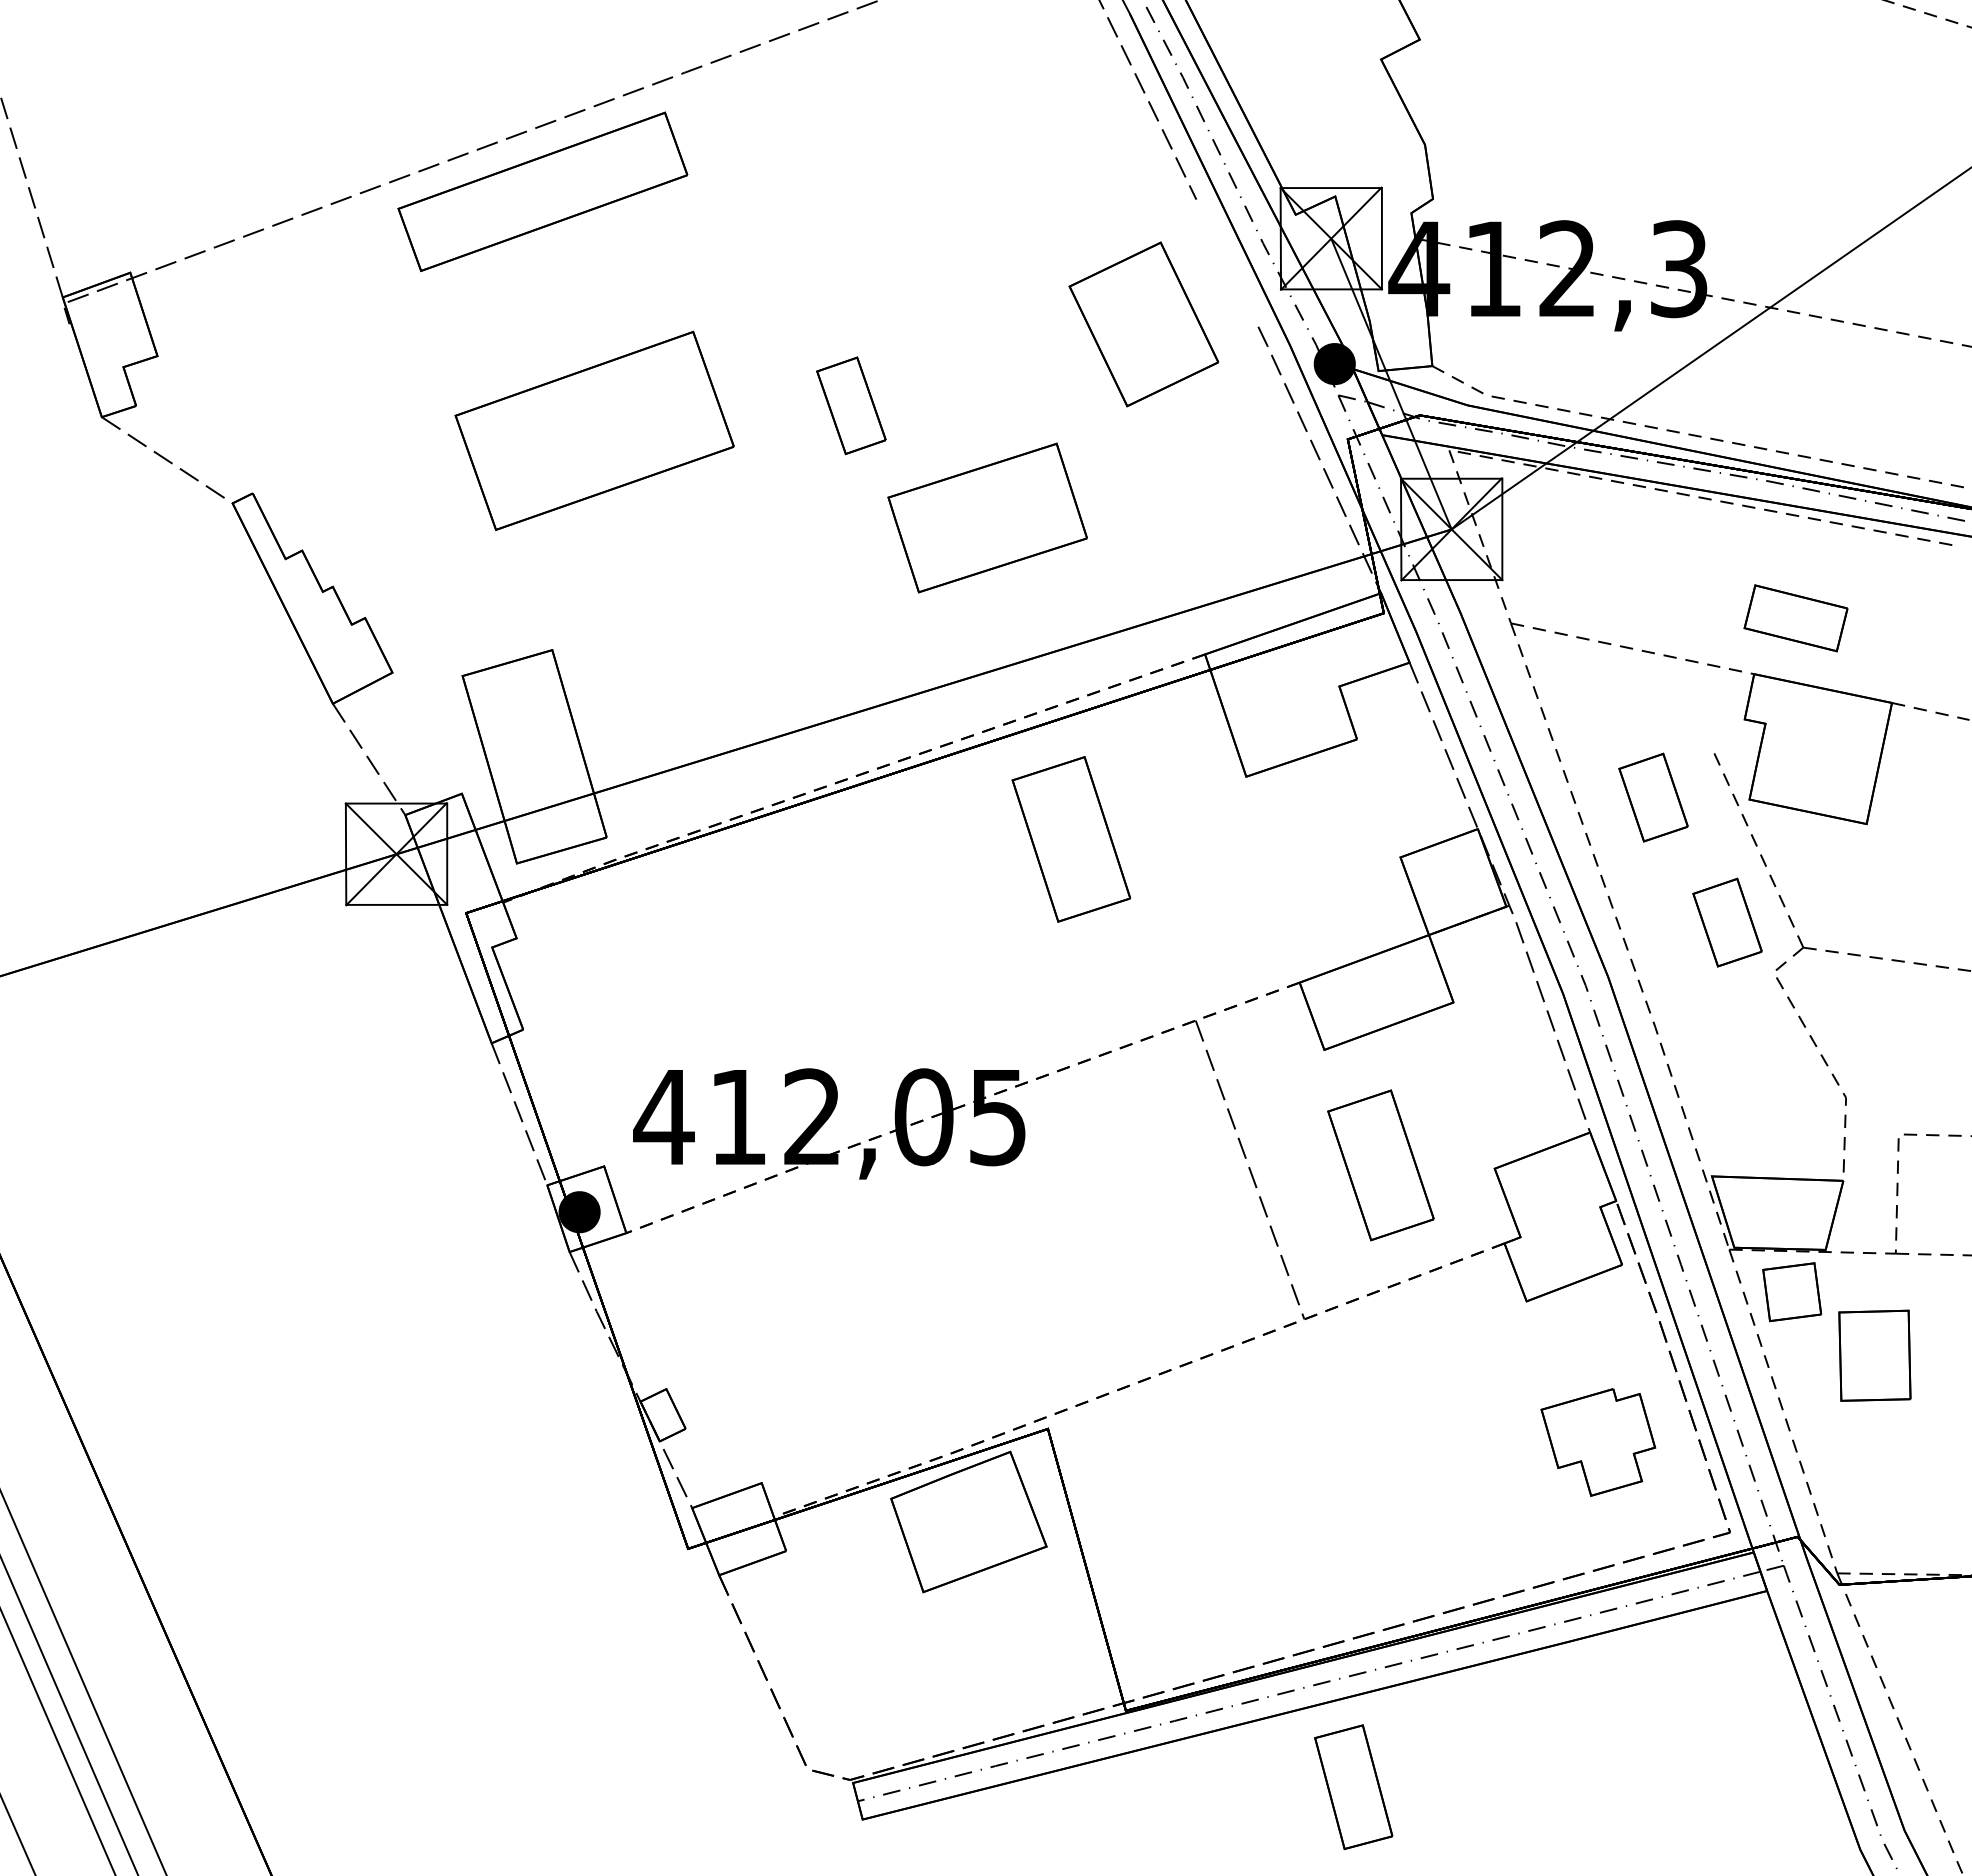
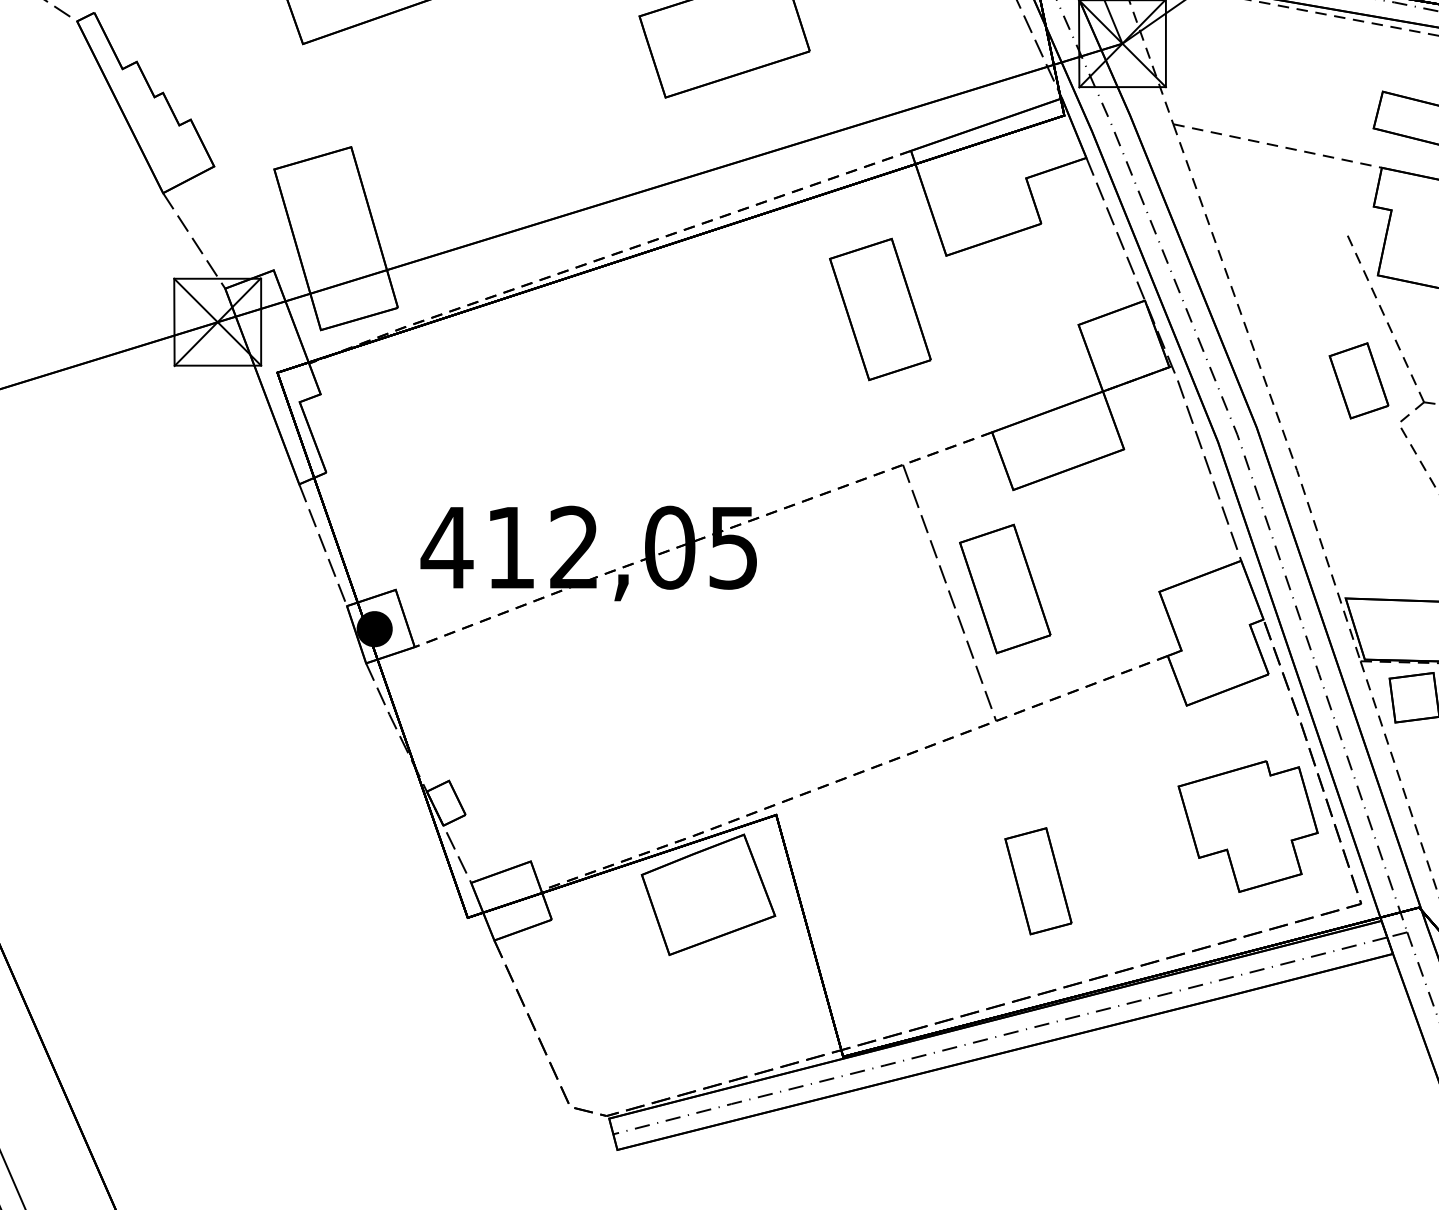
part: (1653, 797) -> (1295, 273), removed
part: (1070, 839) -> (879, 309), moved
part: (1380, 1165) -> (1004, 589), moved
part: (1598, 1442) -> (1248, 826), size x1.43
part: (1353, 1787) -> (1038, 881), moved

